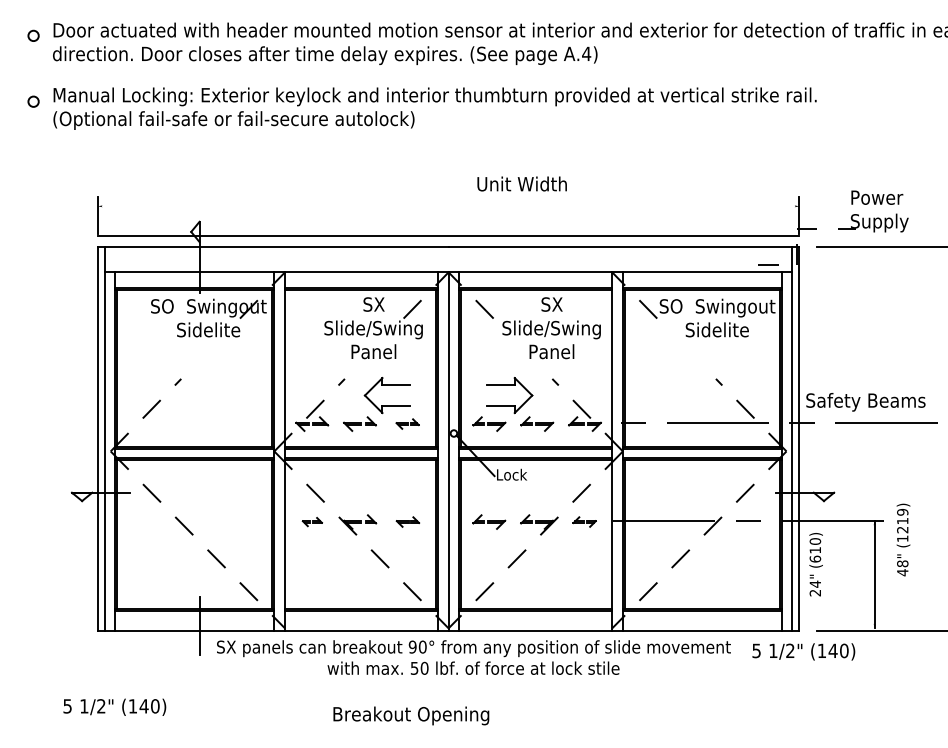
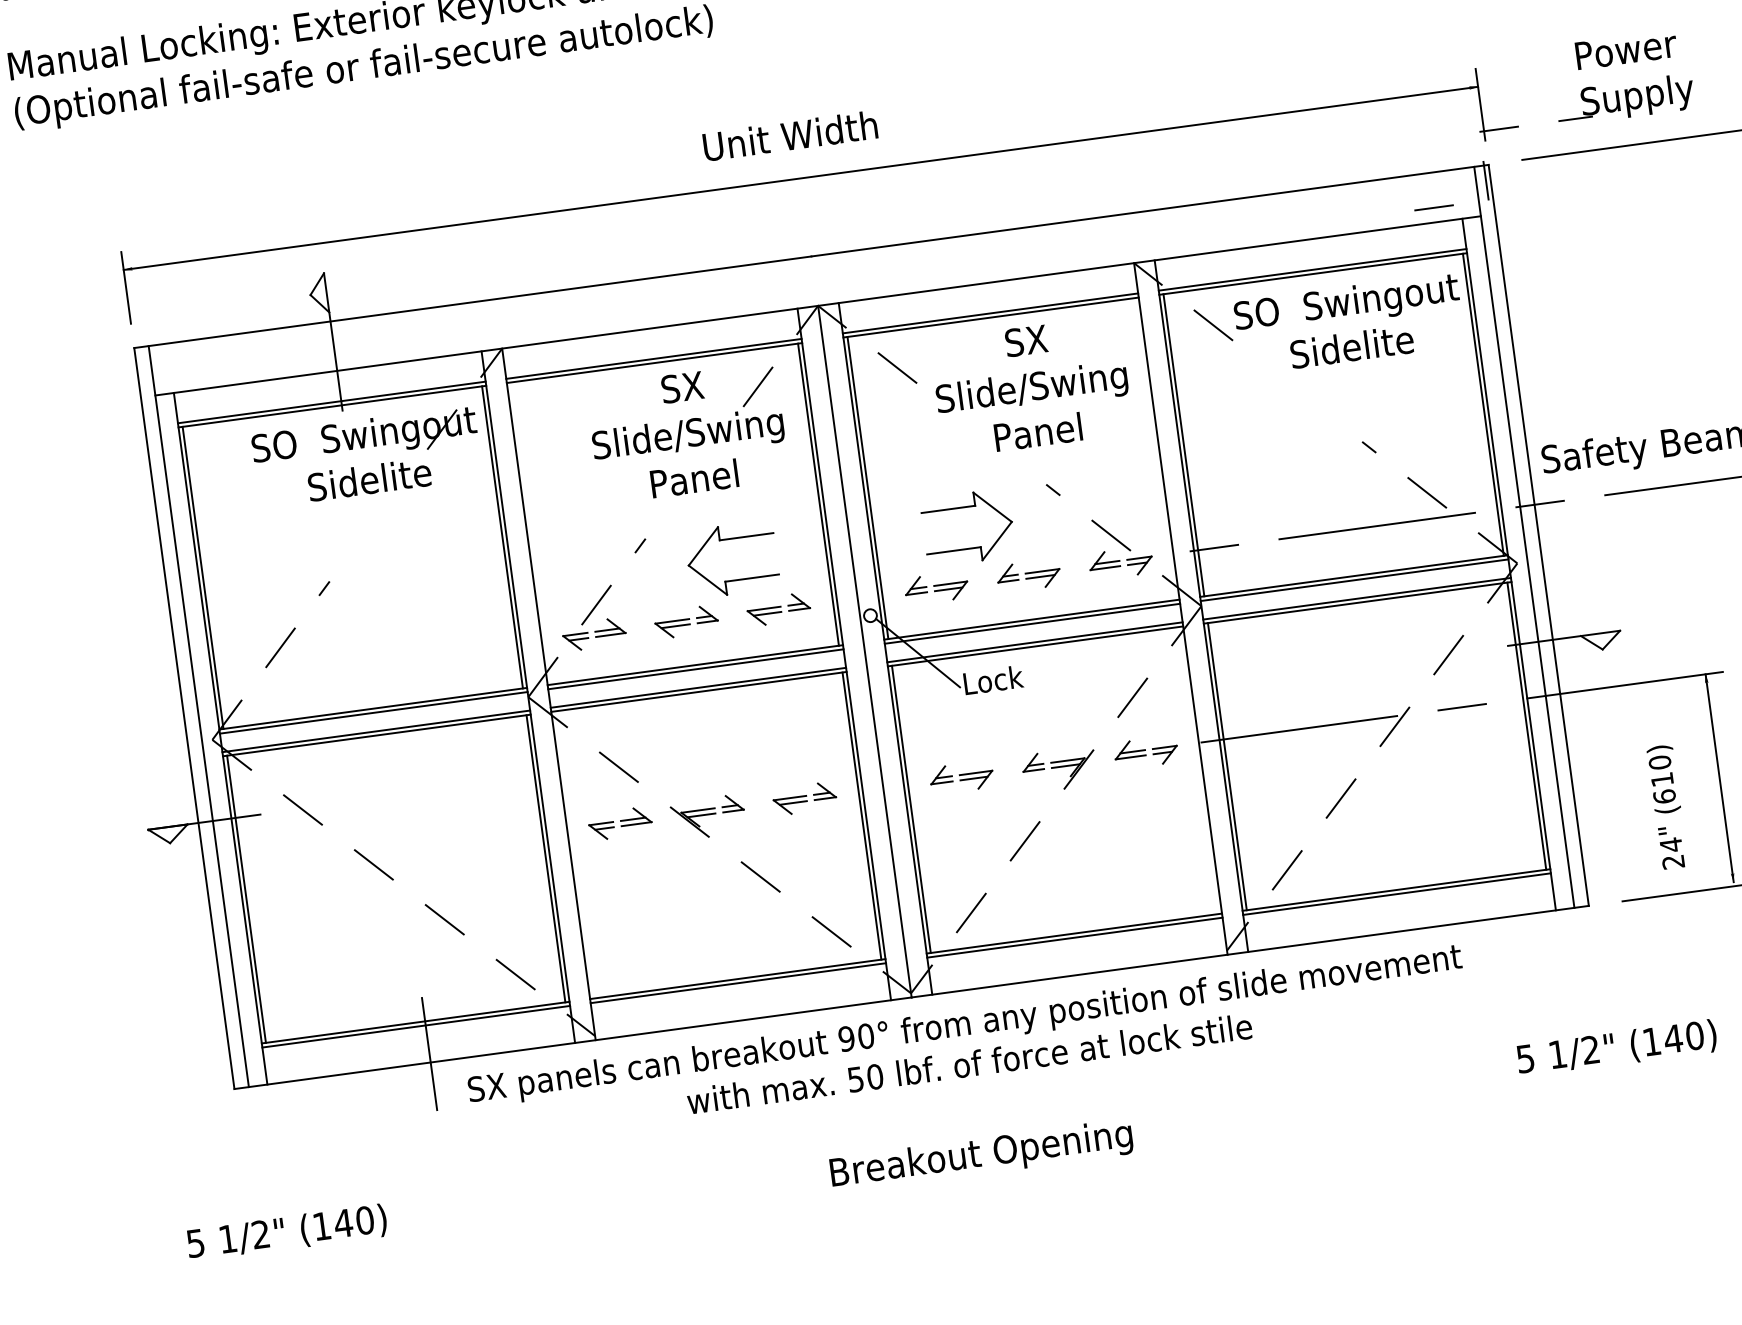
text: (521, 183) -> (788, 135), moved
line: (448, 236) -> (800, 178), moved
part: (407, 423) -> (778, 608), size x1.43
part: (312, 521) -> (620, 822), size x1.67
part: (407, 521) -> (803, 797), size x1.43
part: (584, 521) -> (1145, 751), size x1.43
text: (815, 564) -> (1666, 806), moved
text: (803, 651) -> (1616, 1047), moved
text: (411, 715) -> (981, 1155), moved

